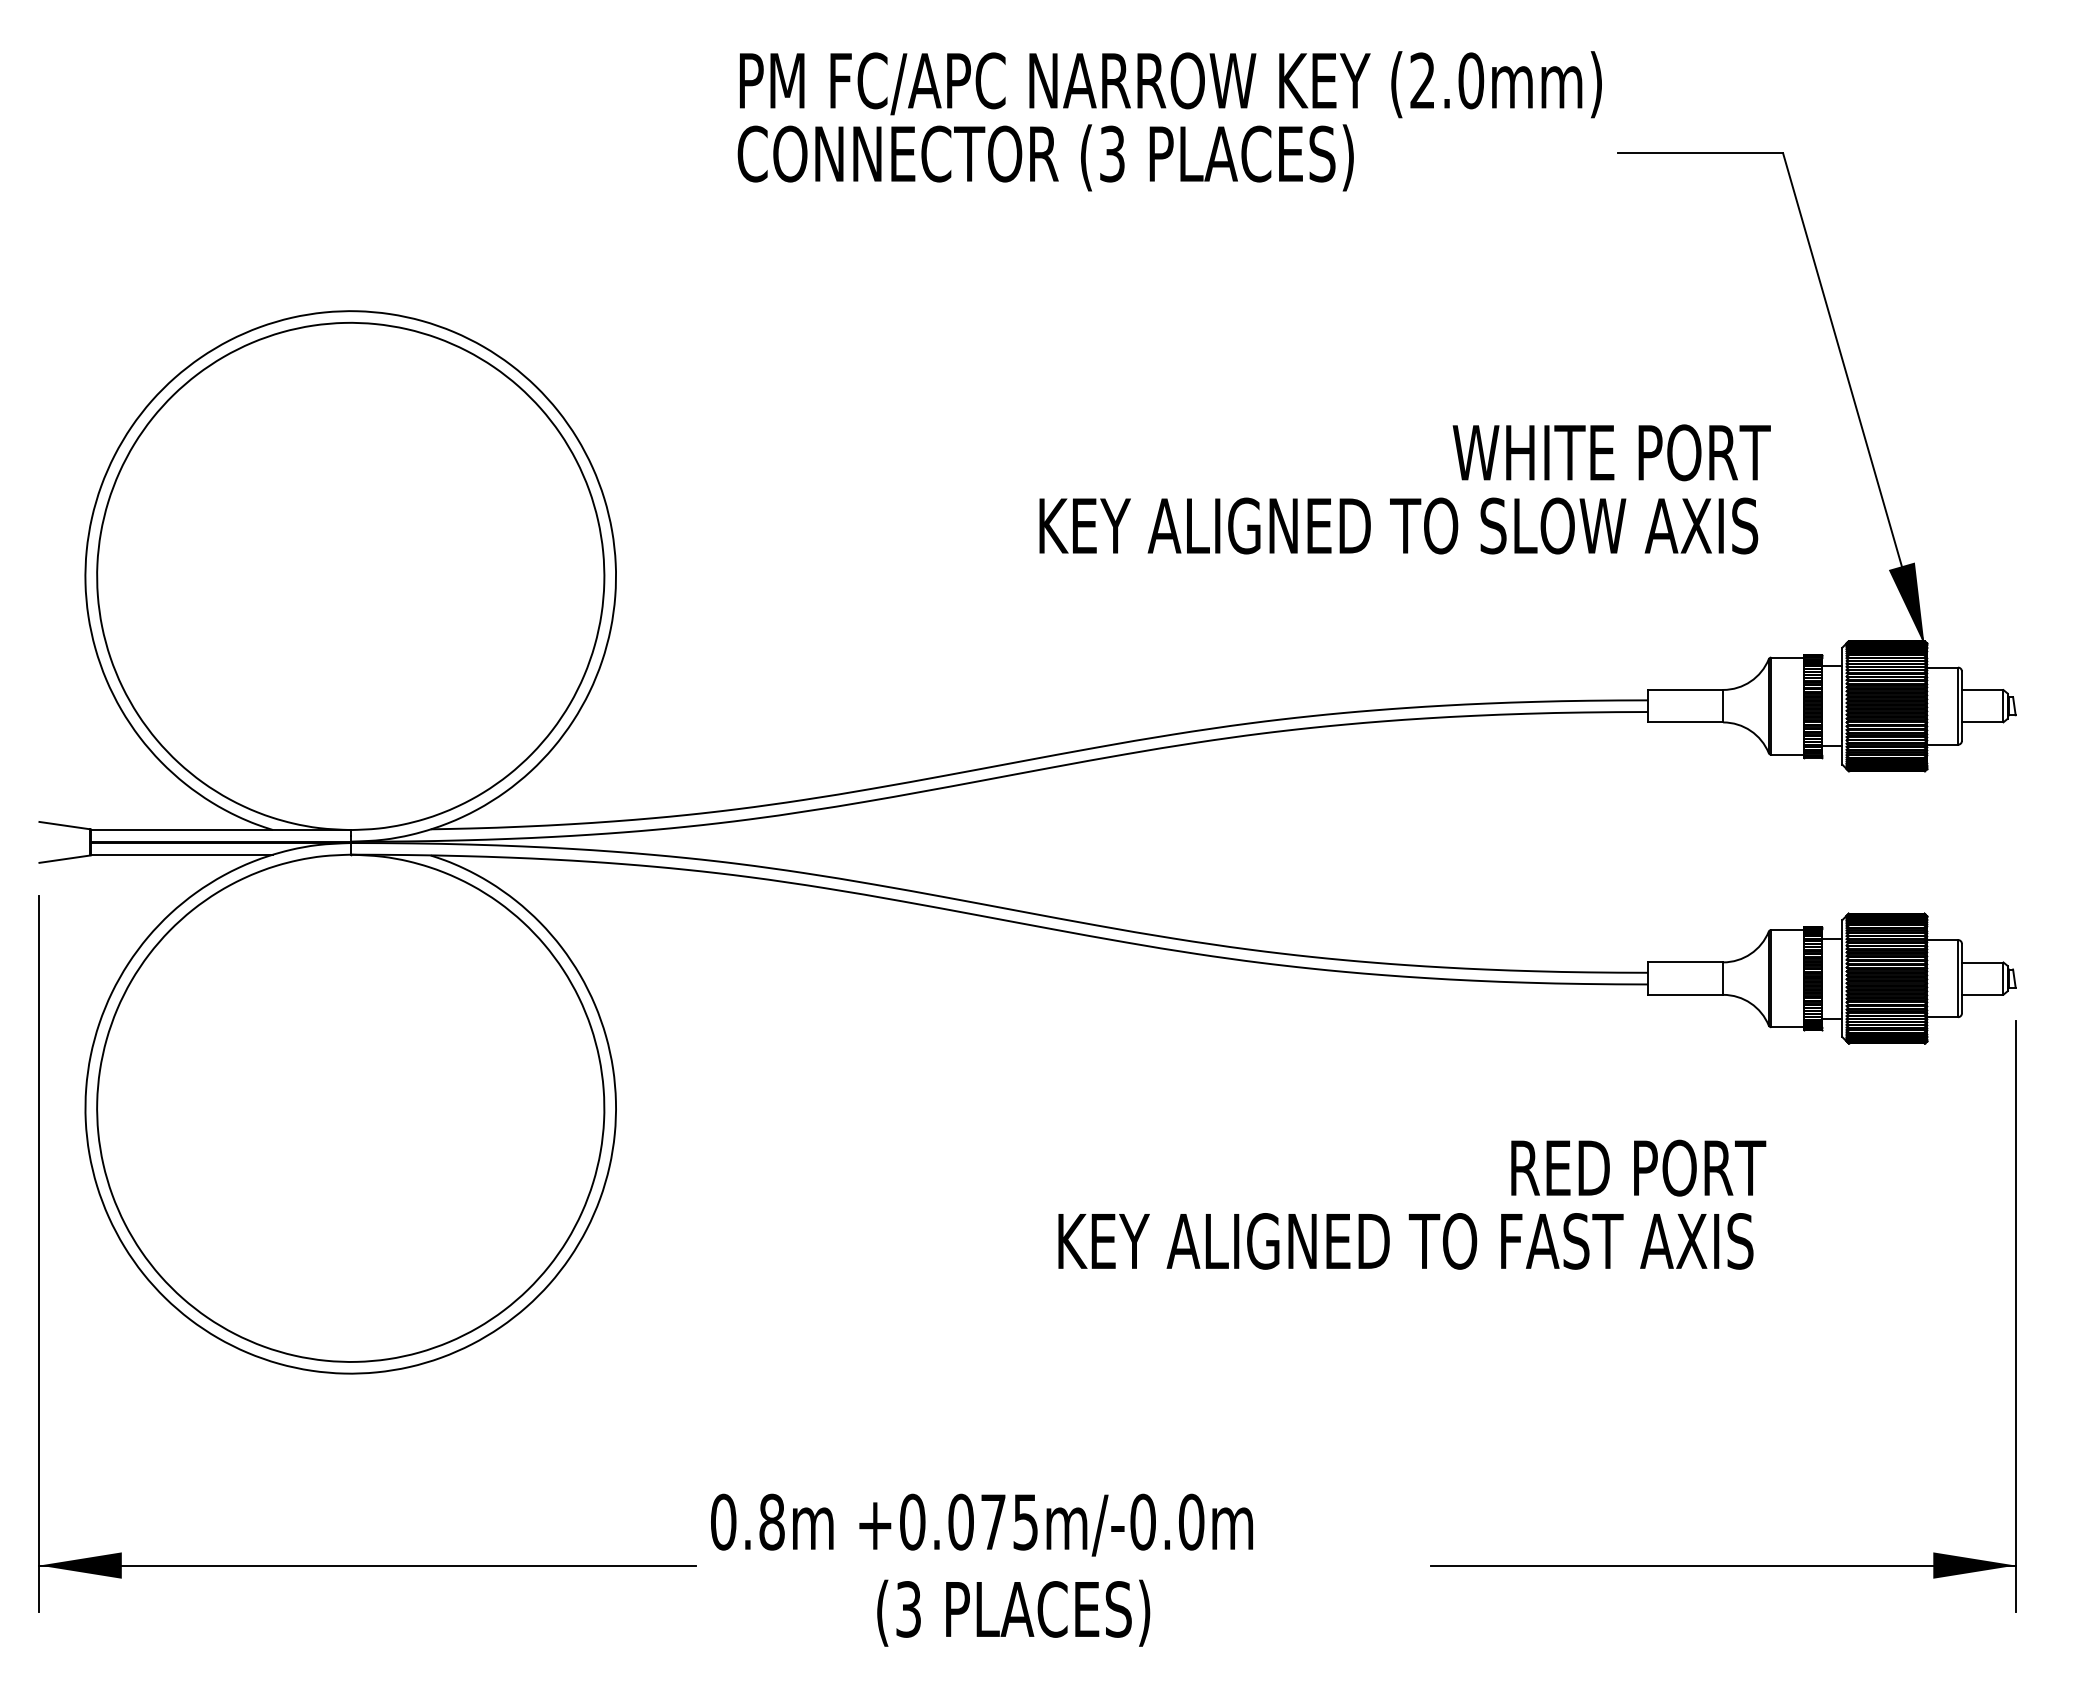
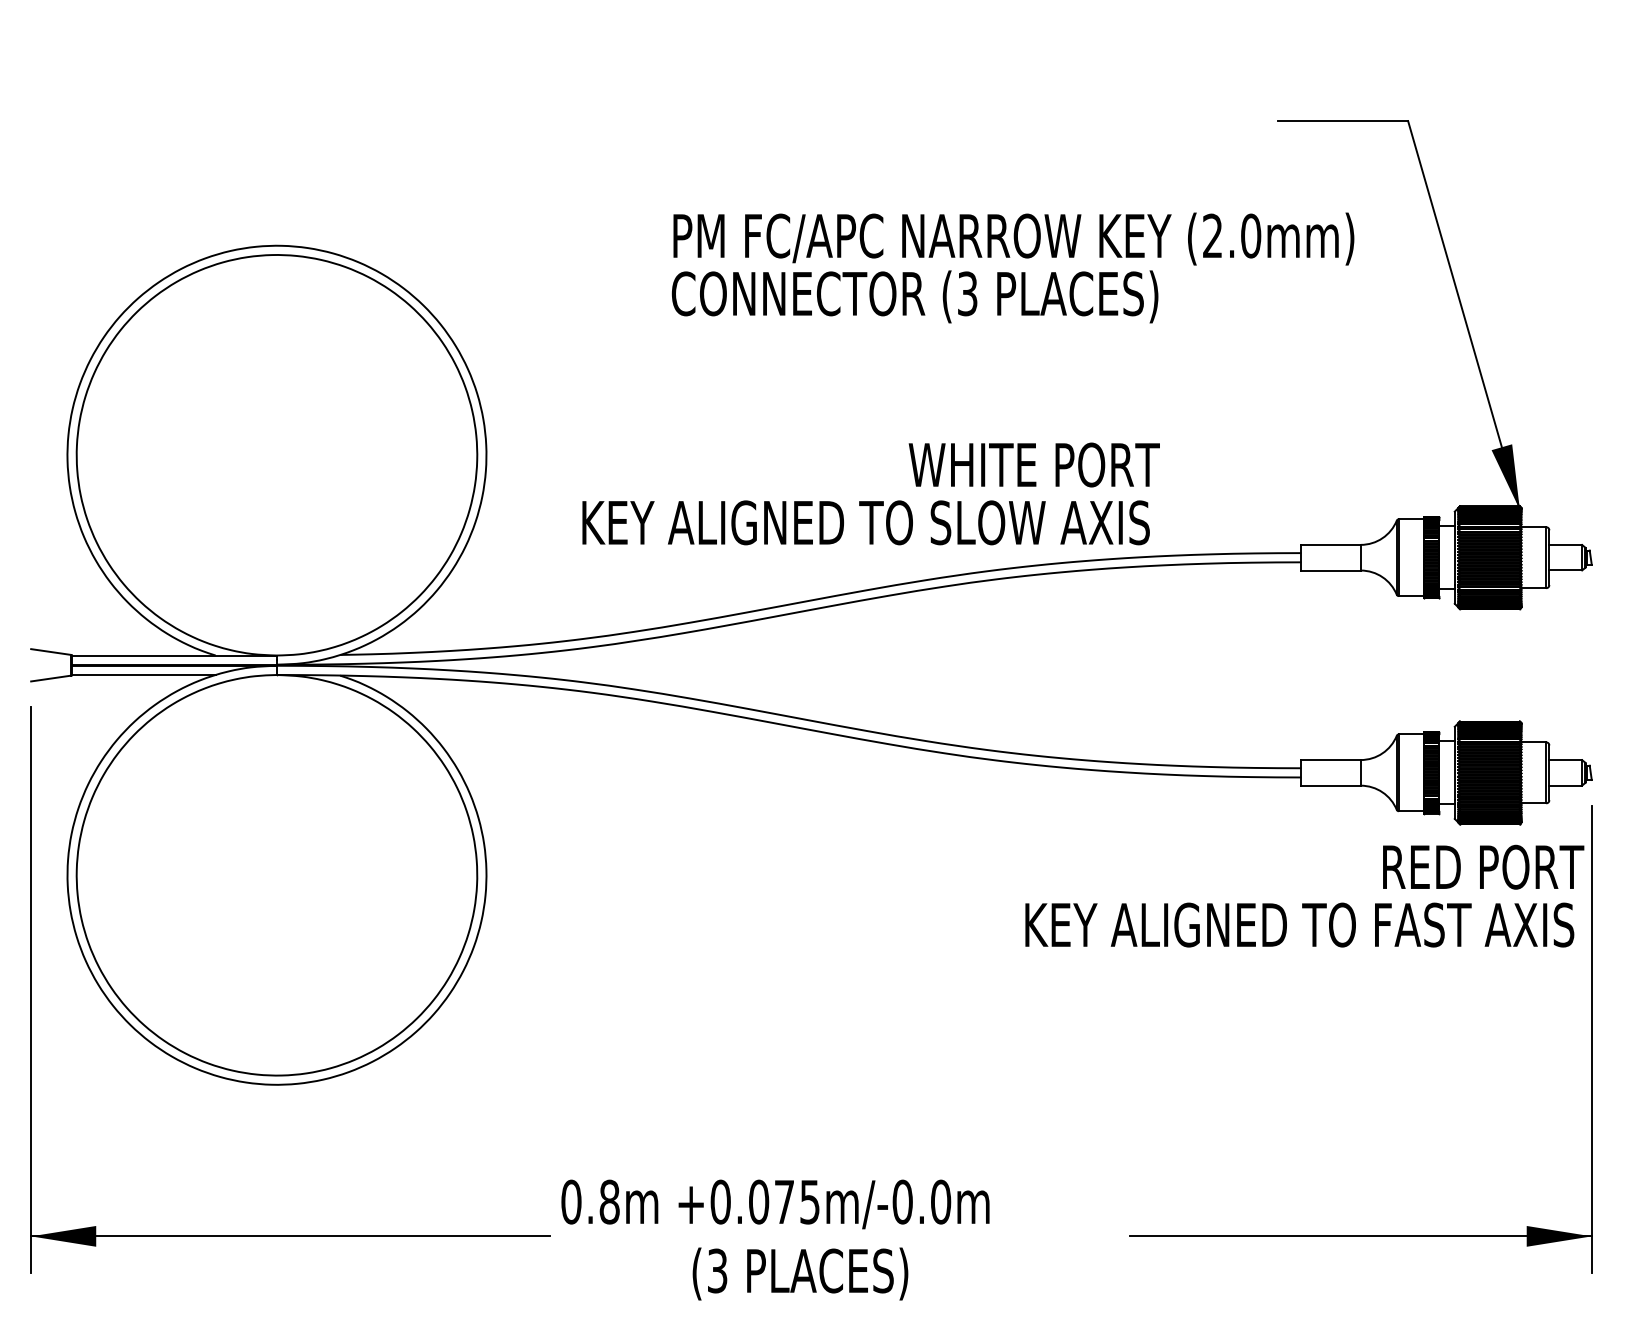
text: (1169, 121) -> (1012, 268), moved
text: (1404, 489) -> (870, 494), moved
text: (1412, 1204) -> (1304, 895), moved

